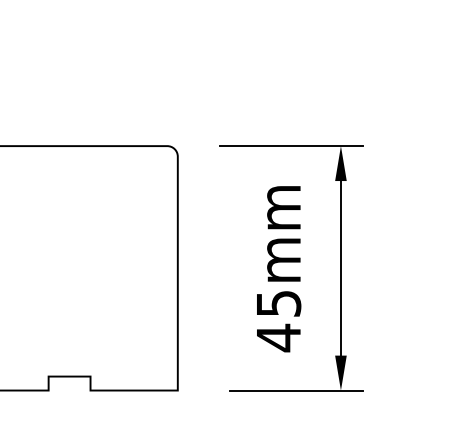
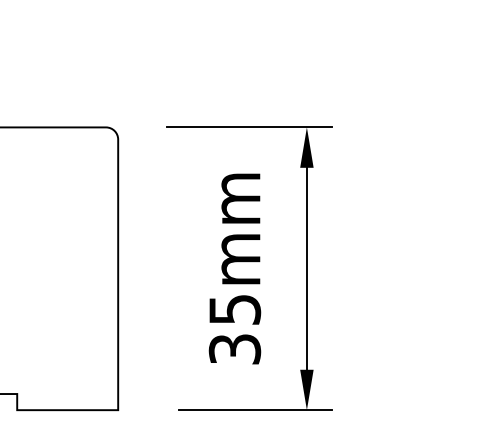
text: (278, 337) -> (234, 348), 45mm -> 35mm

